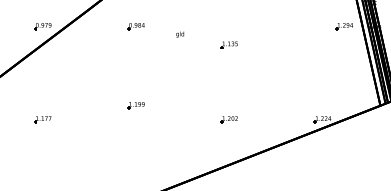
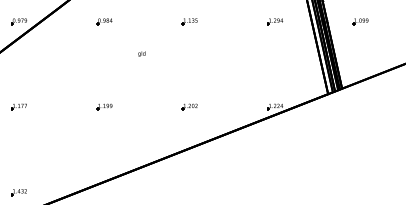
part: (344, 26) -> (275, 21), moved
text: (179, 33) -> (141, 53), moved
part: (228, 44) -> (189, 21), moved
part: (136, 104) -> (104, 106), moved

